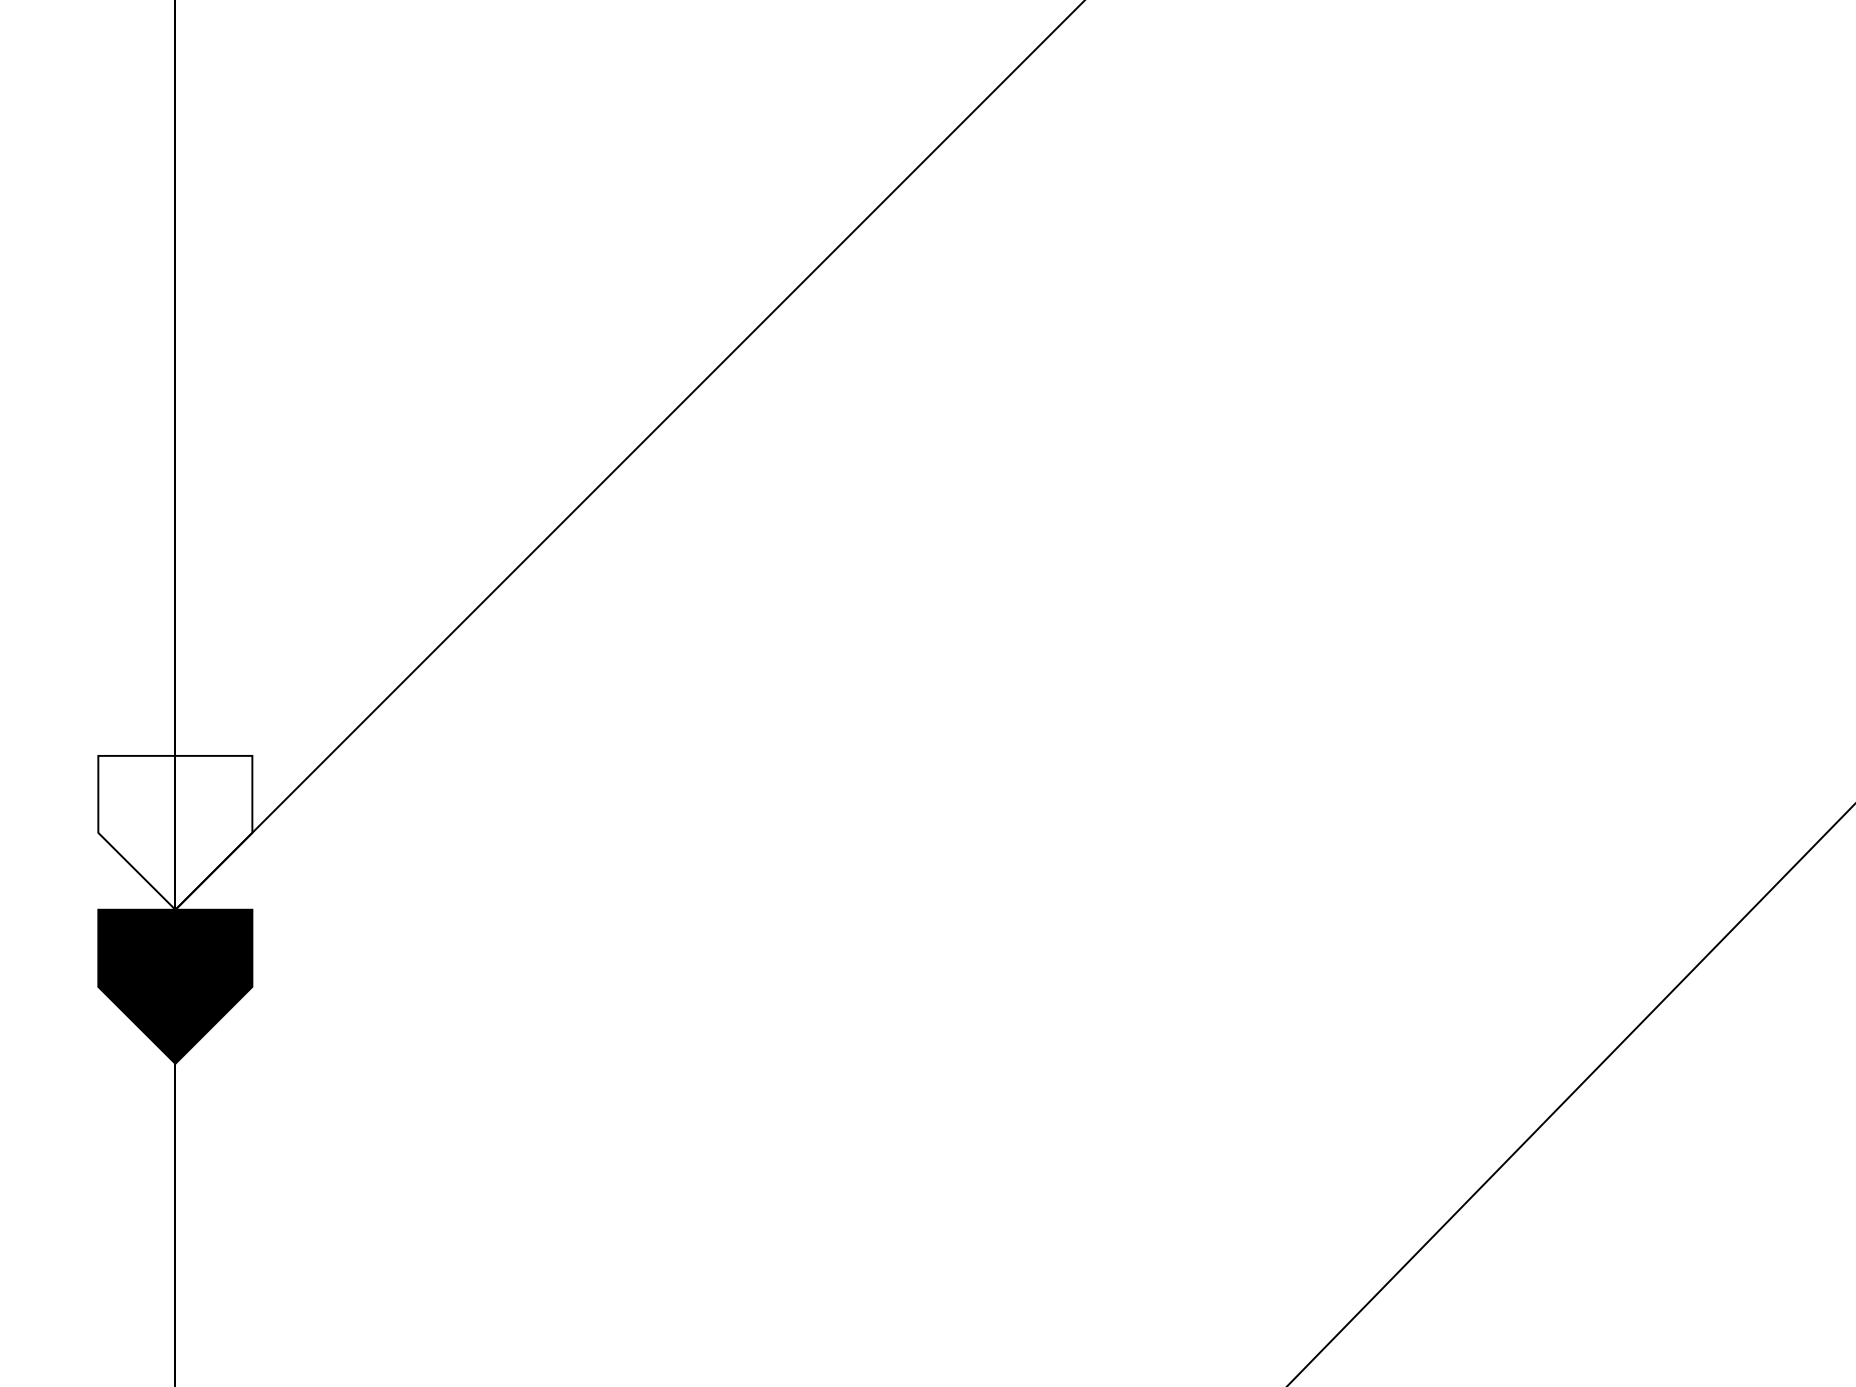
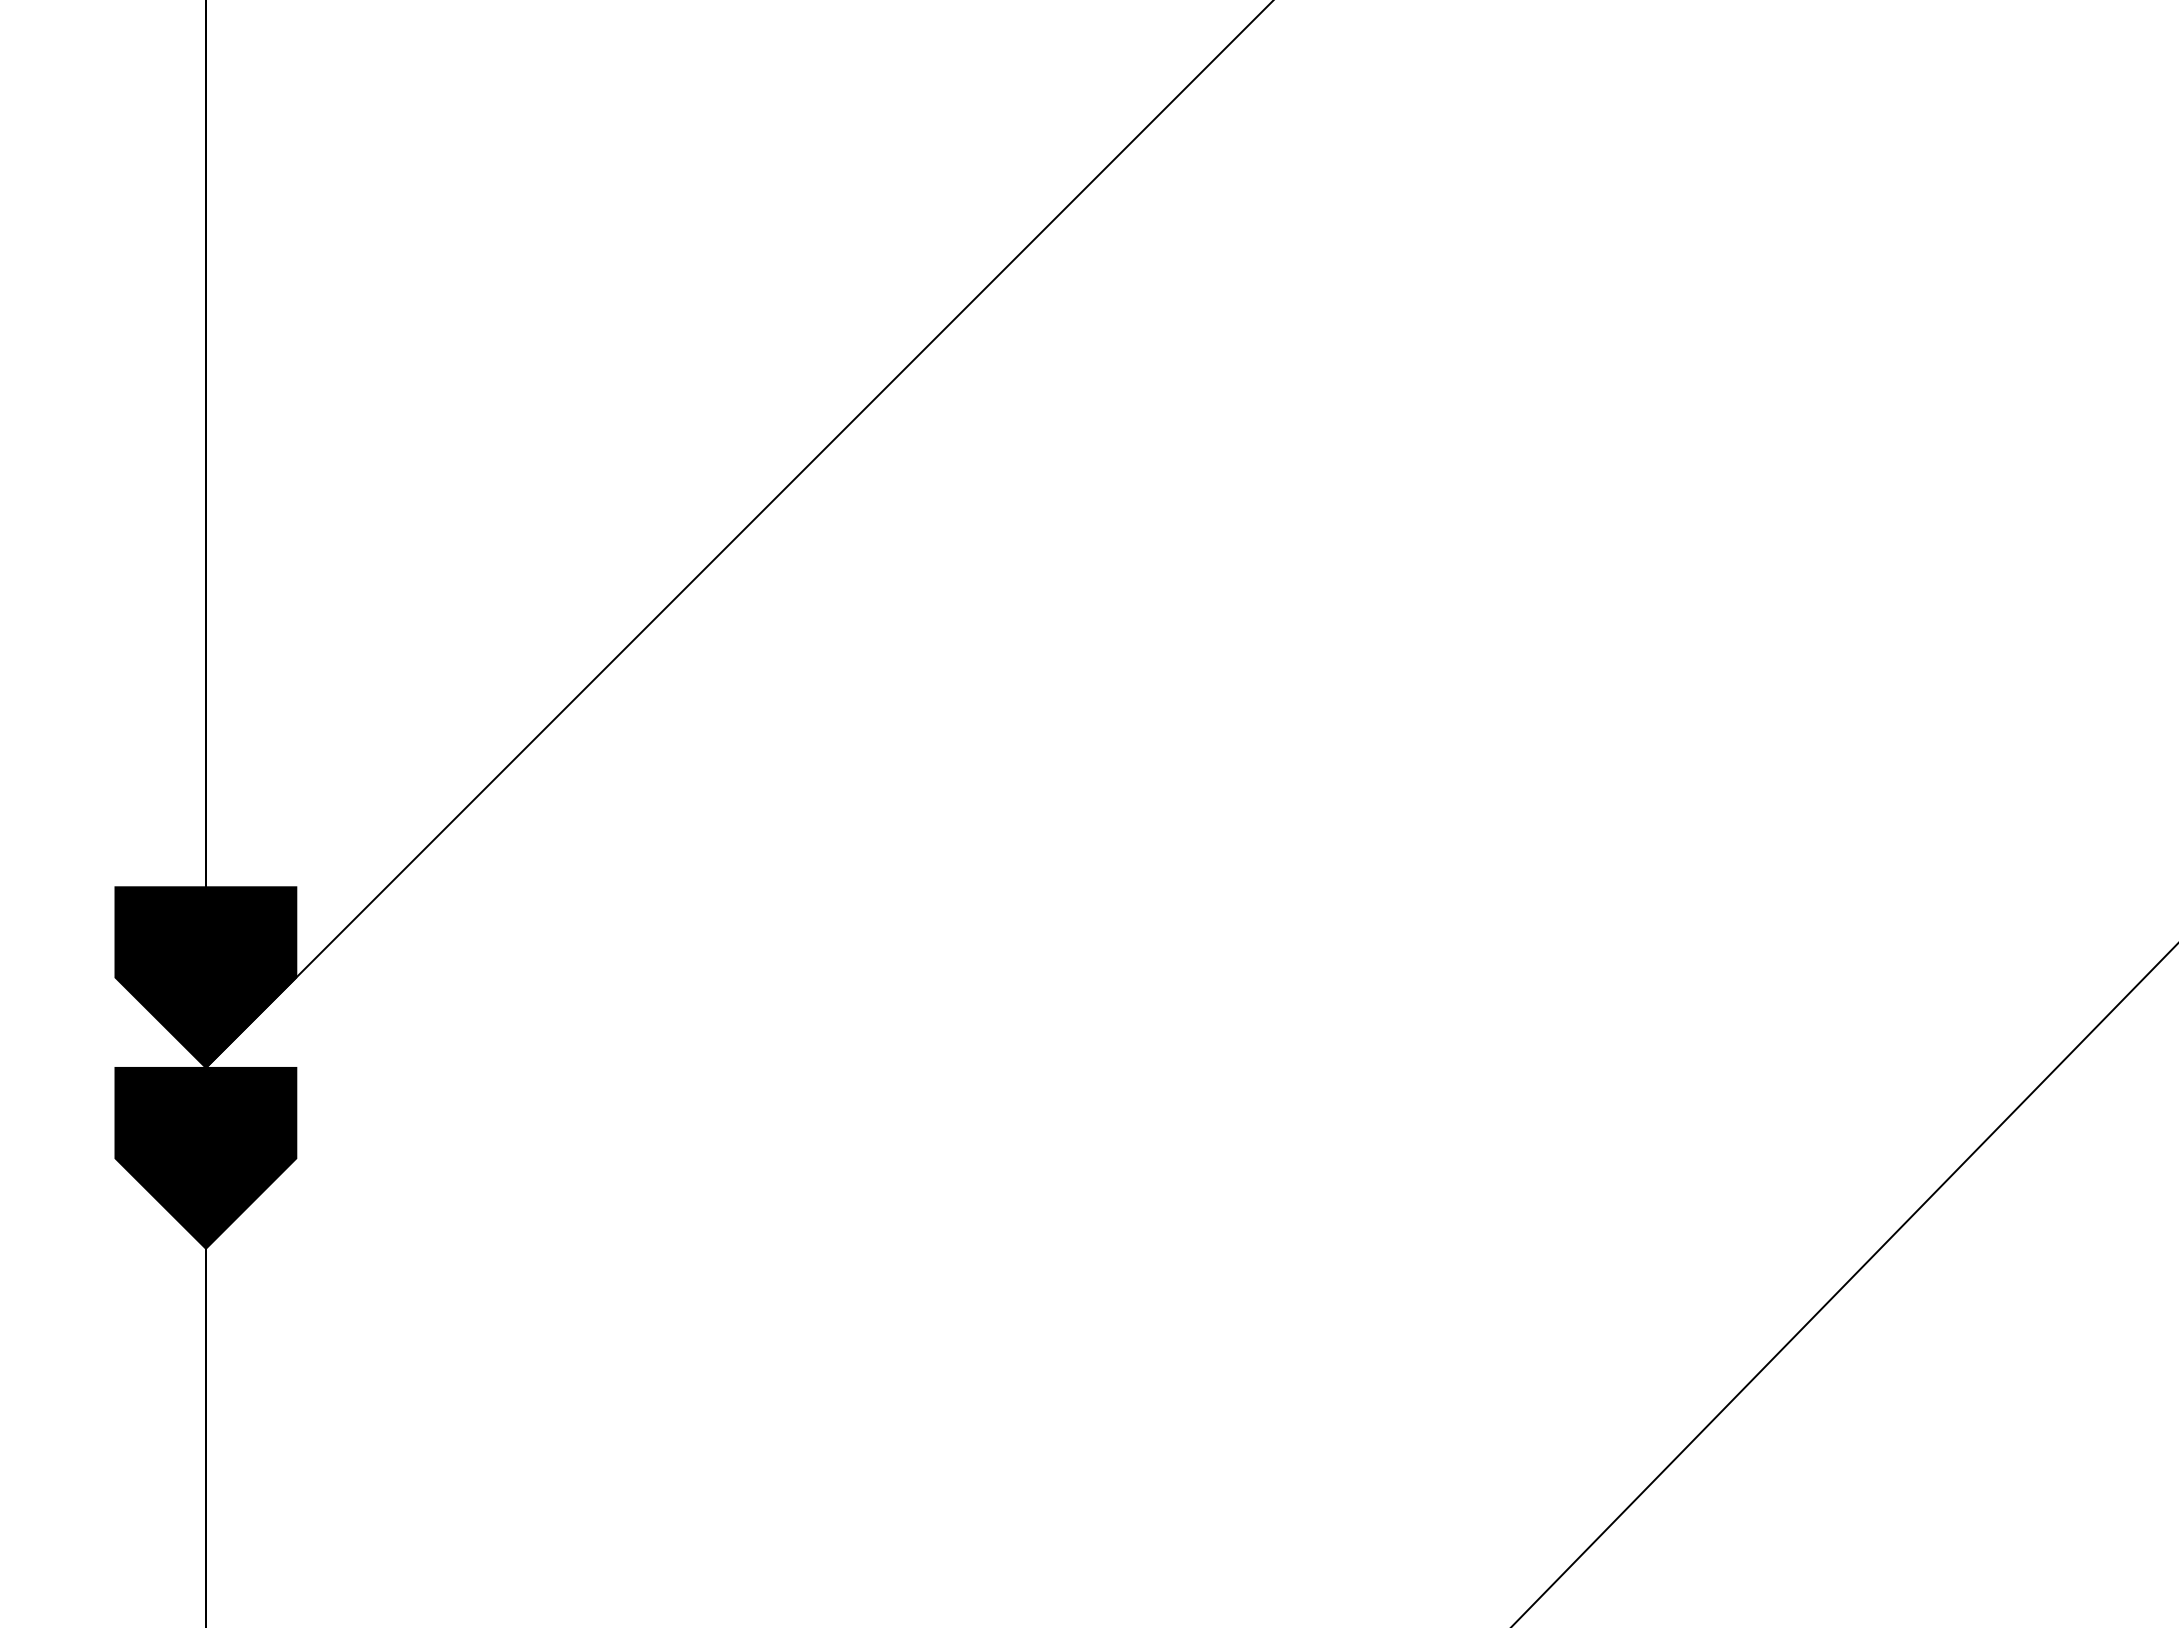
fill: (175, 832) -> (205, 977), added

